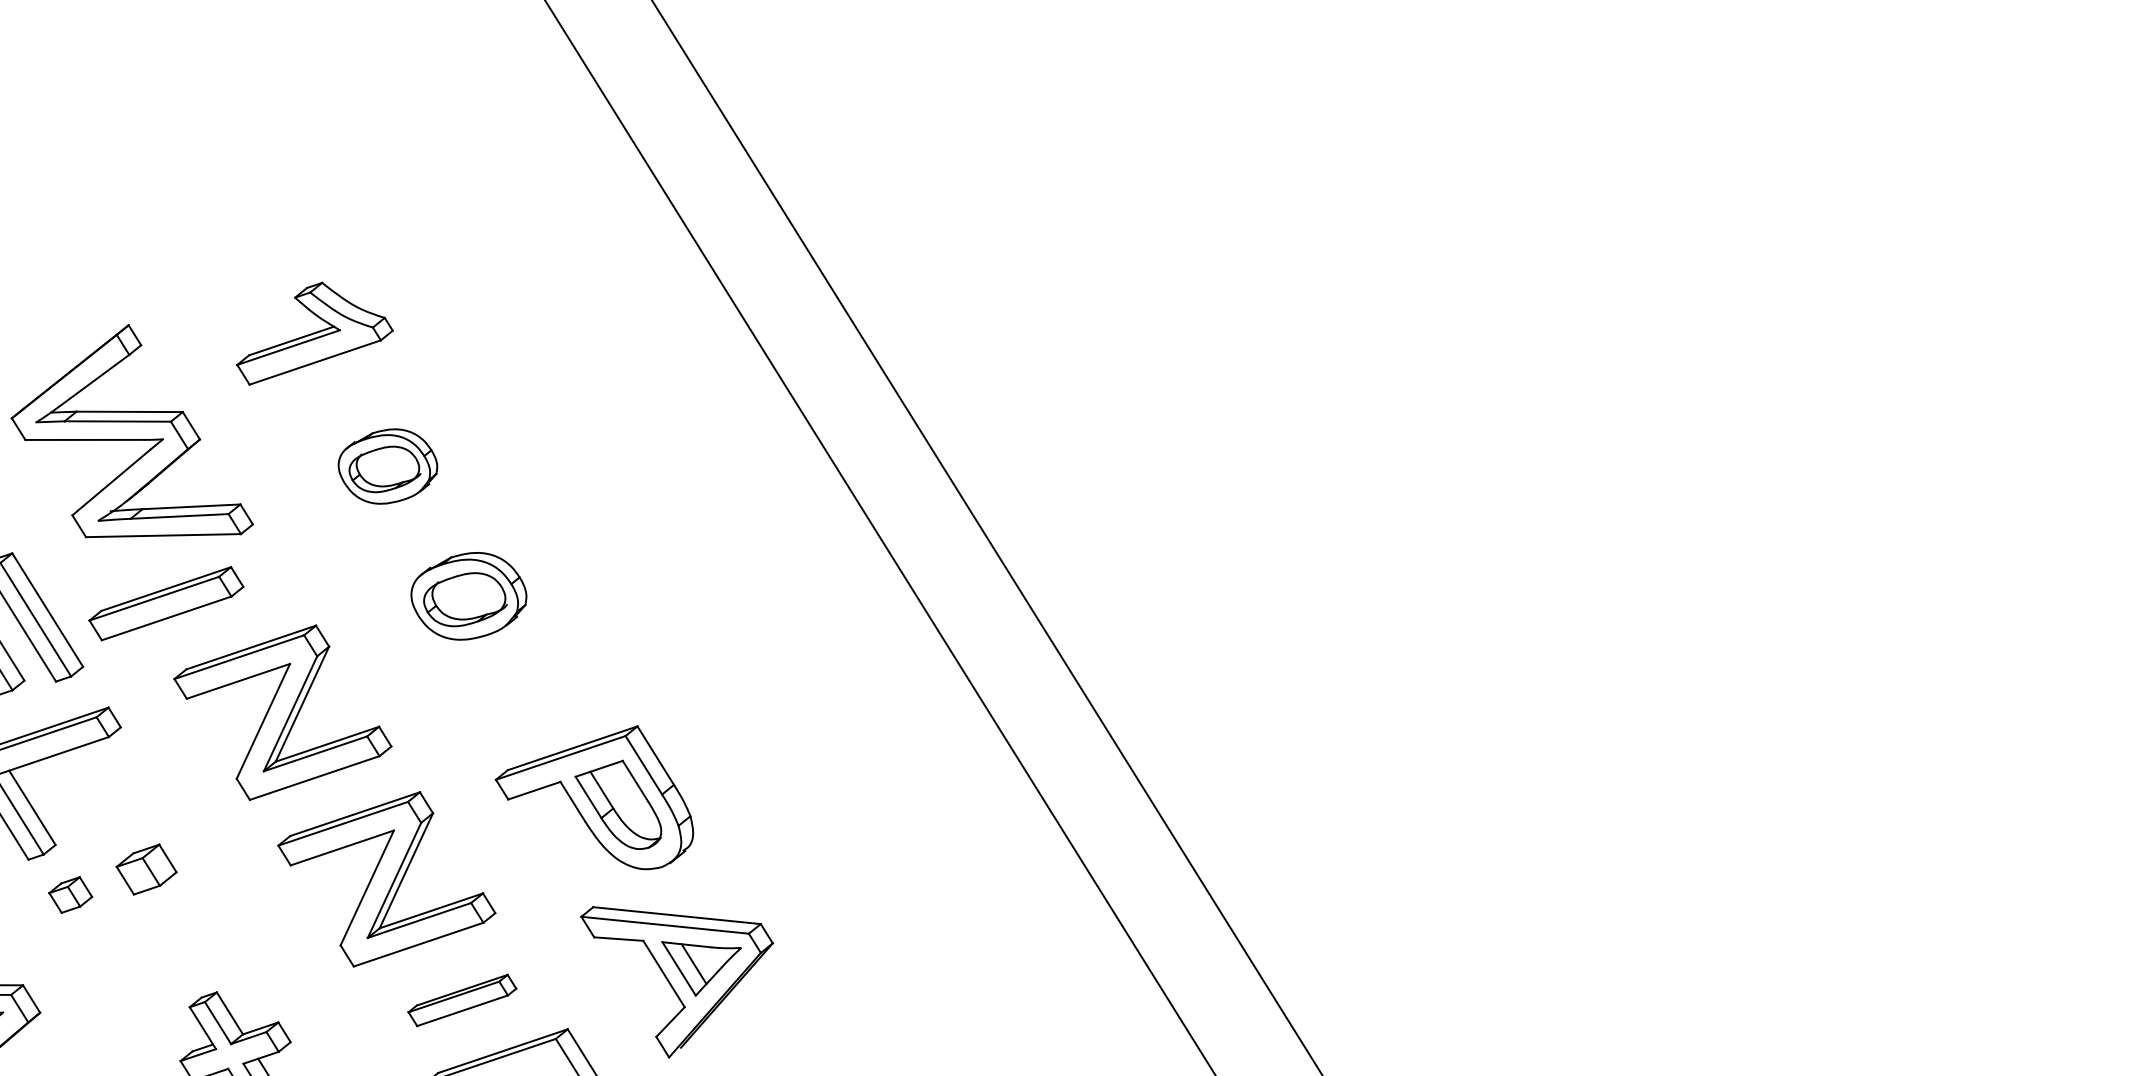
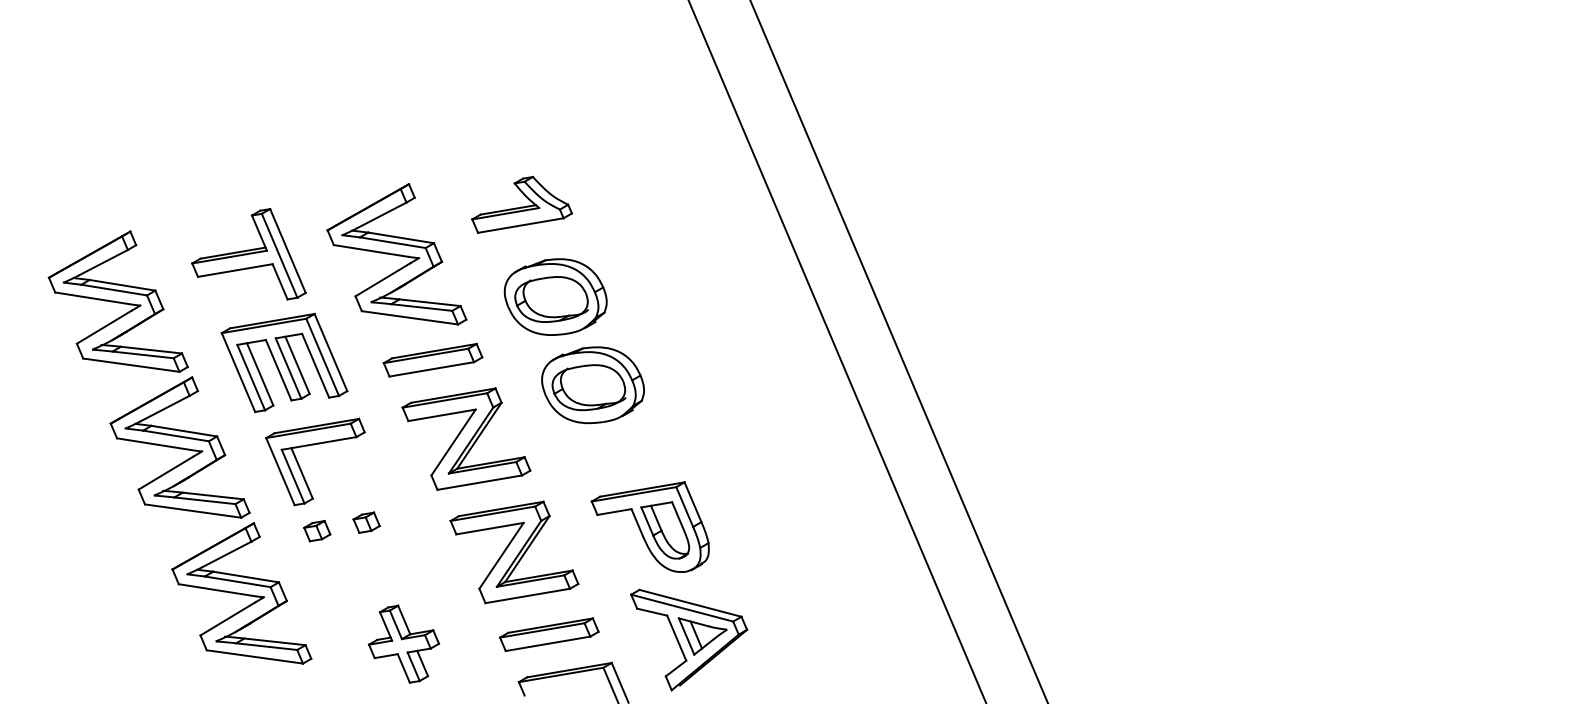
part: (387, 465) -> (555, 296), size x1.67
part: (468, 596) -> (592, 385), size x1.43
part: (165, 602) -> (432, 359), moved
part: (146, 869) -> (366, 522), size x0.71
part: (462, 999) -> (549, 634), size x1.43

